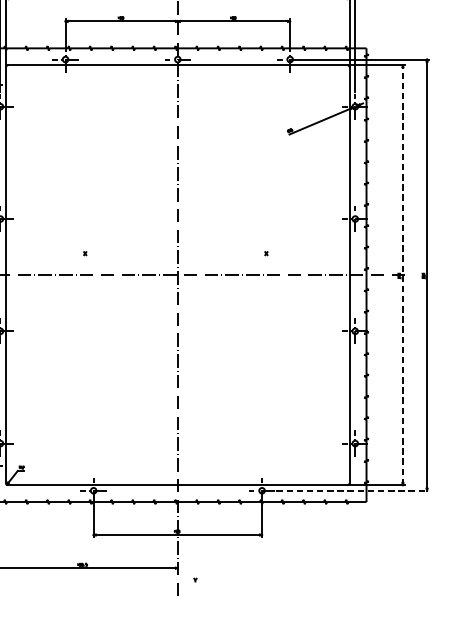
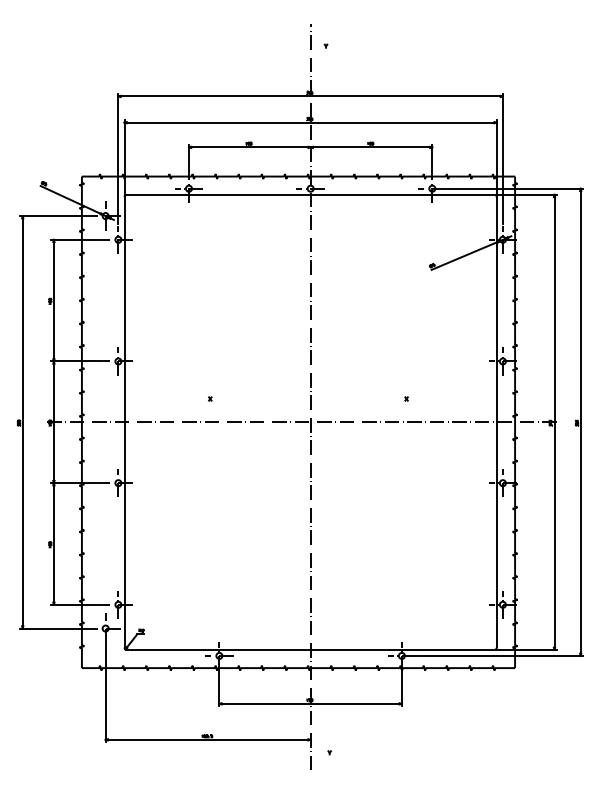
line: (402, 275) -> (554, 422), dashed -> solid
line: (353, 490) -> (500, 655), dashed -> solid

